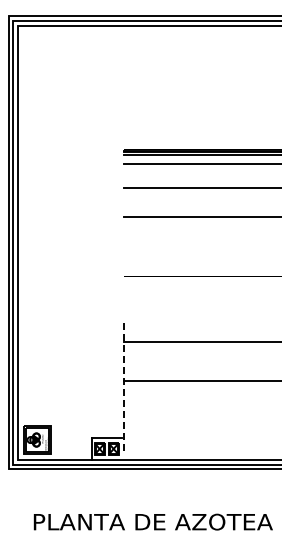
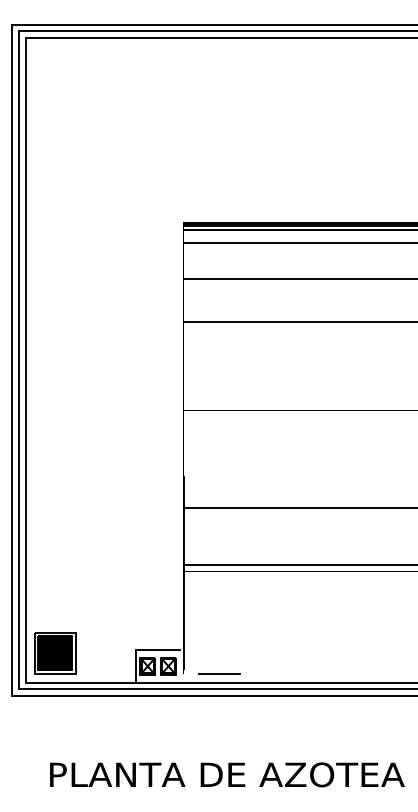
line: (123, 386) -> (183, 573), dashed -> solid
fill: (36, 439) -> (53, 652), added
line: (147, 454) -> (218, 674), added

